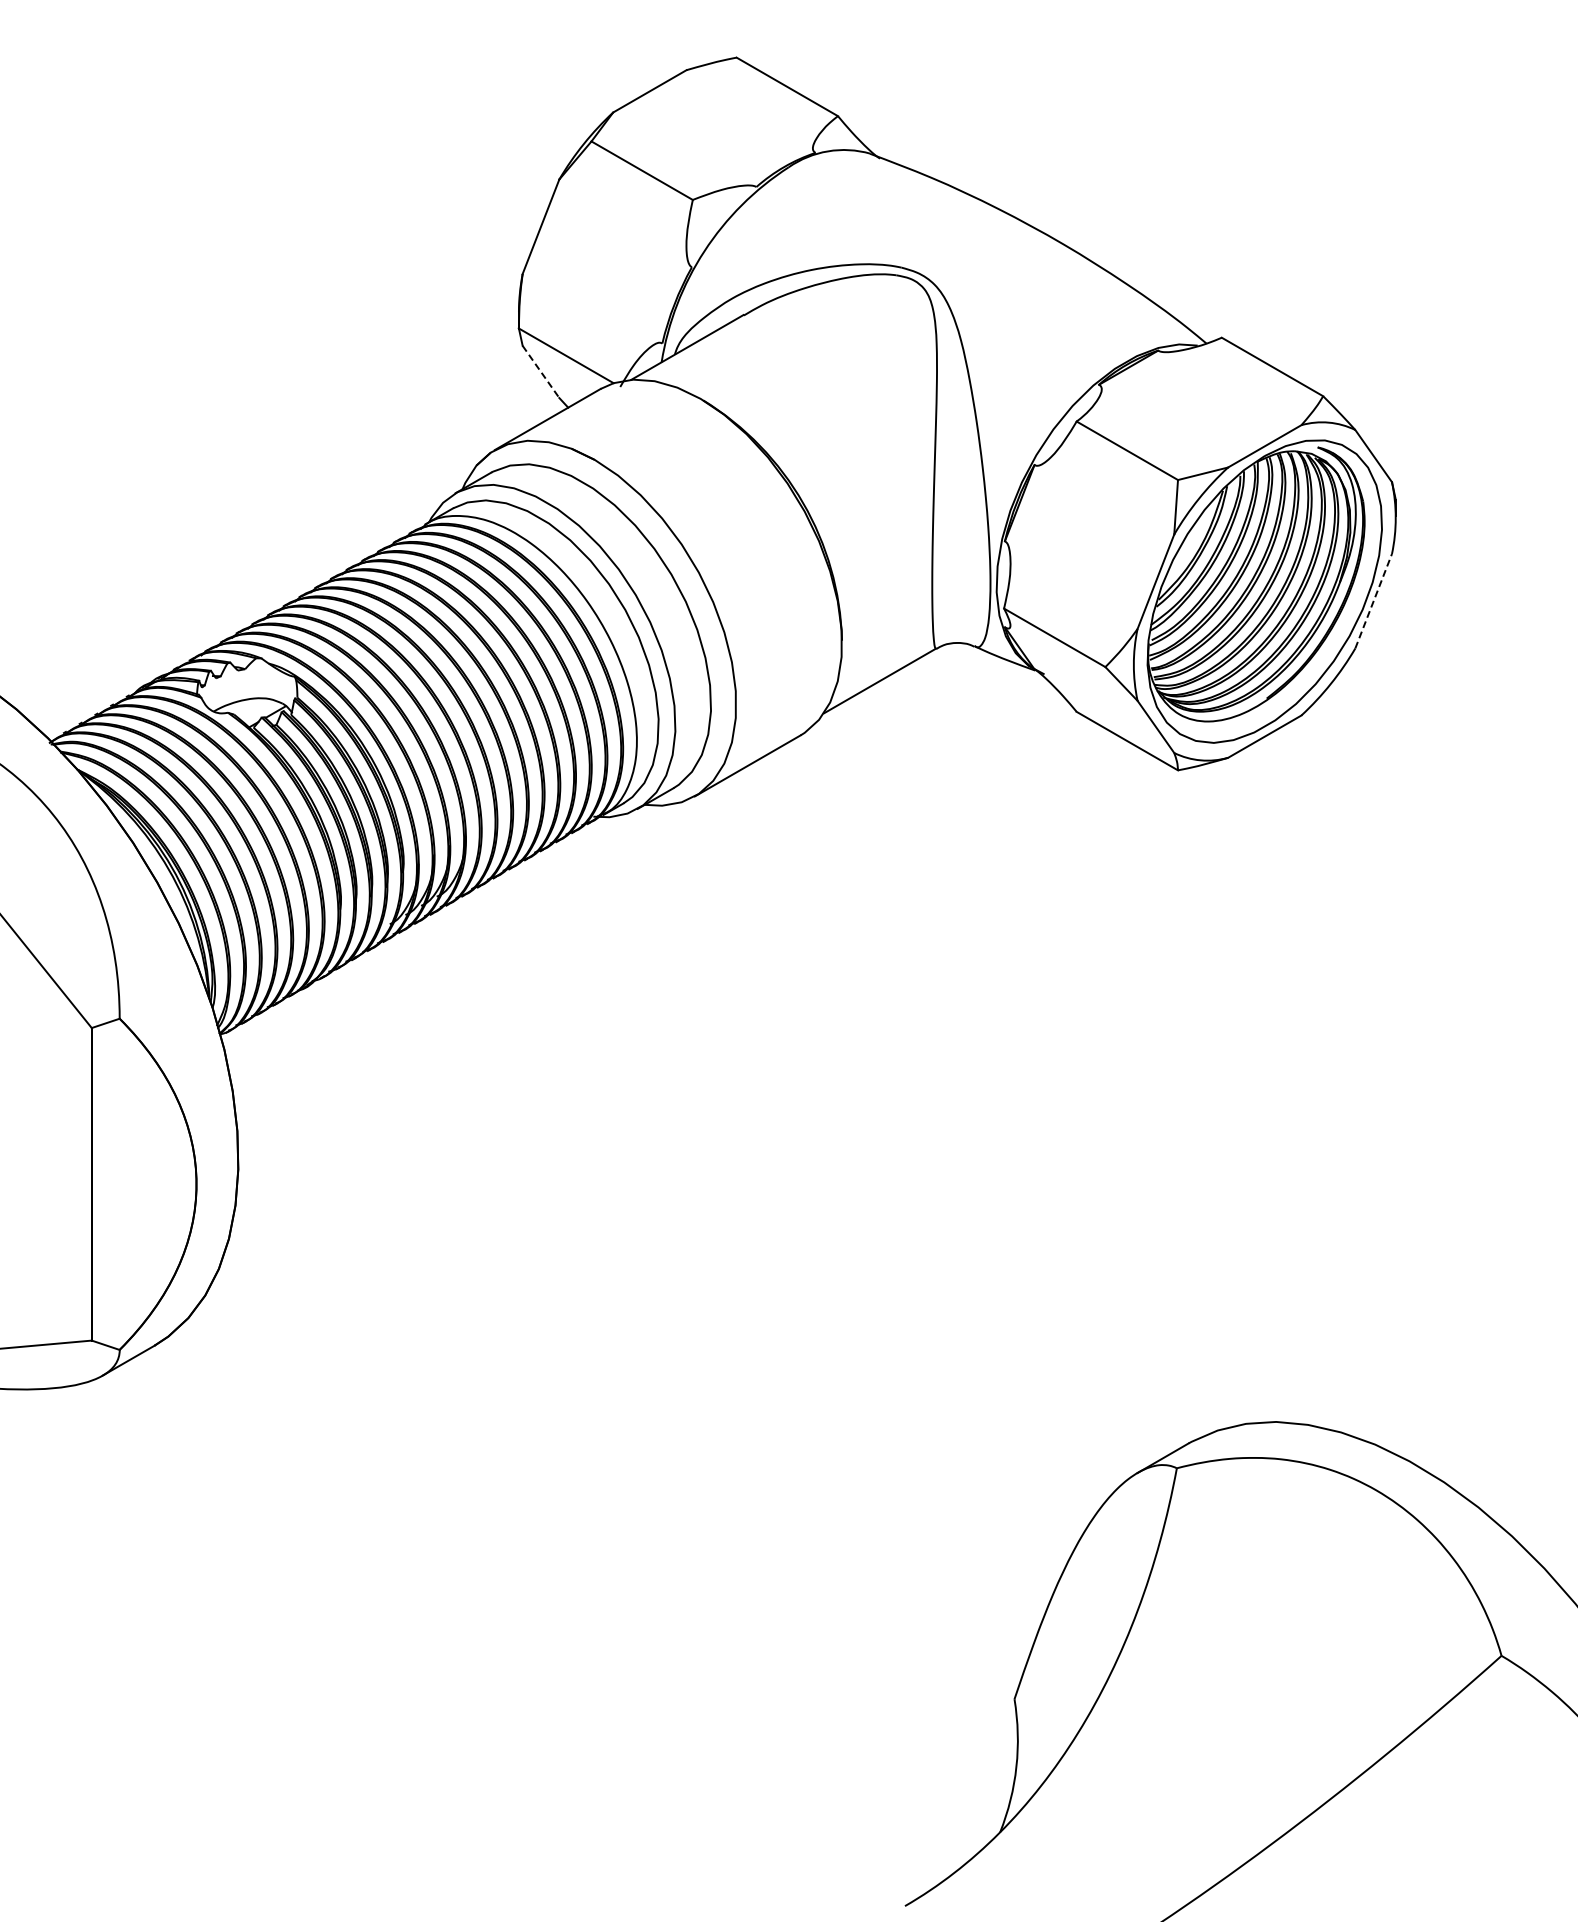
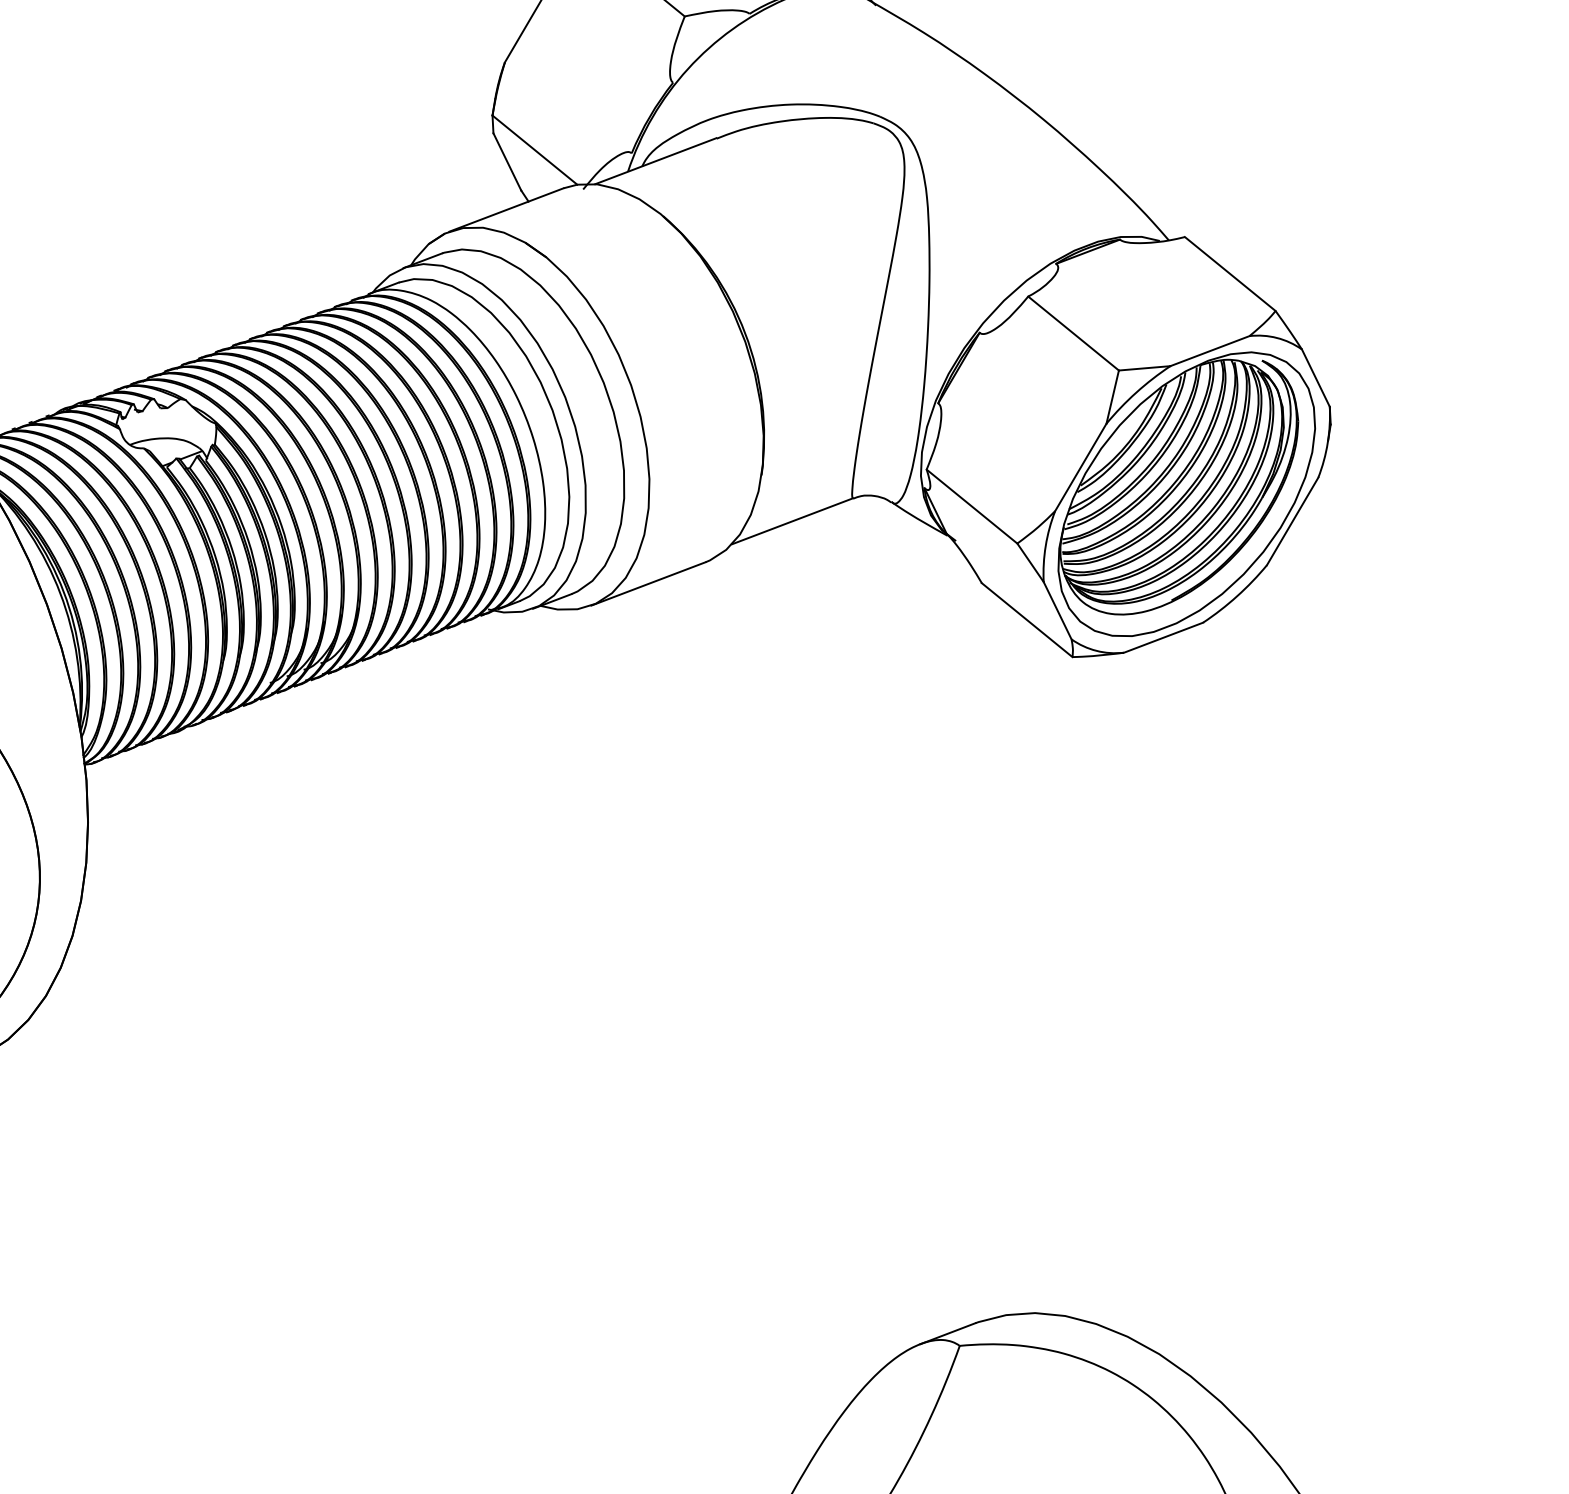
line: (541, 371) -> (507, 161), dashed -> solid
line: (1373, 601) -> (1292, 521), dashed -> solid

